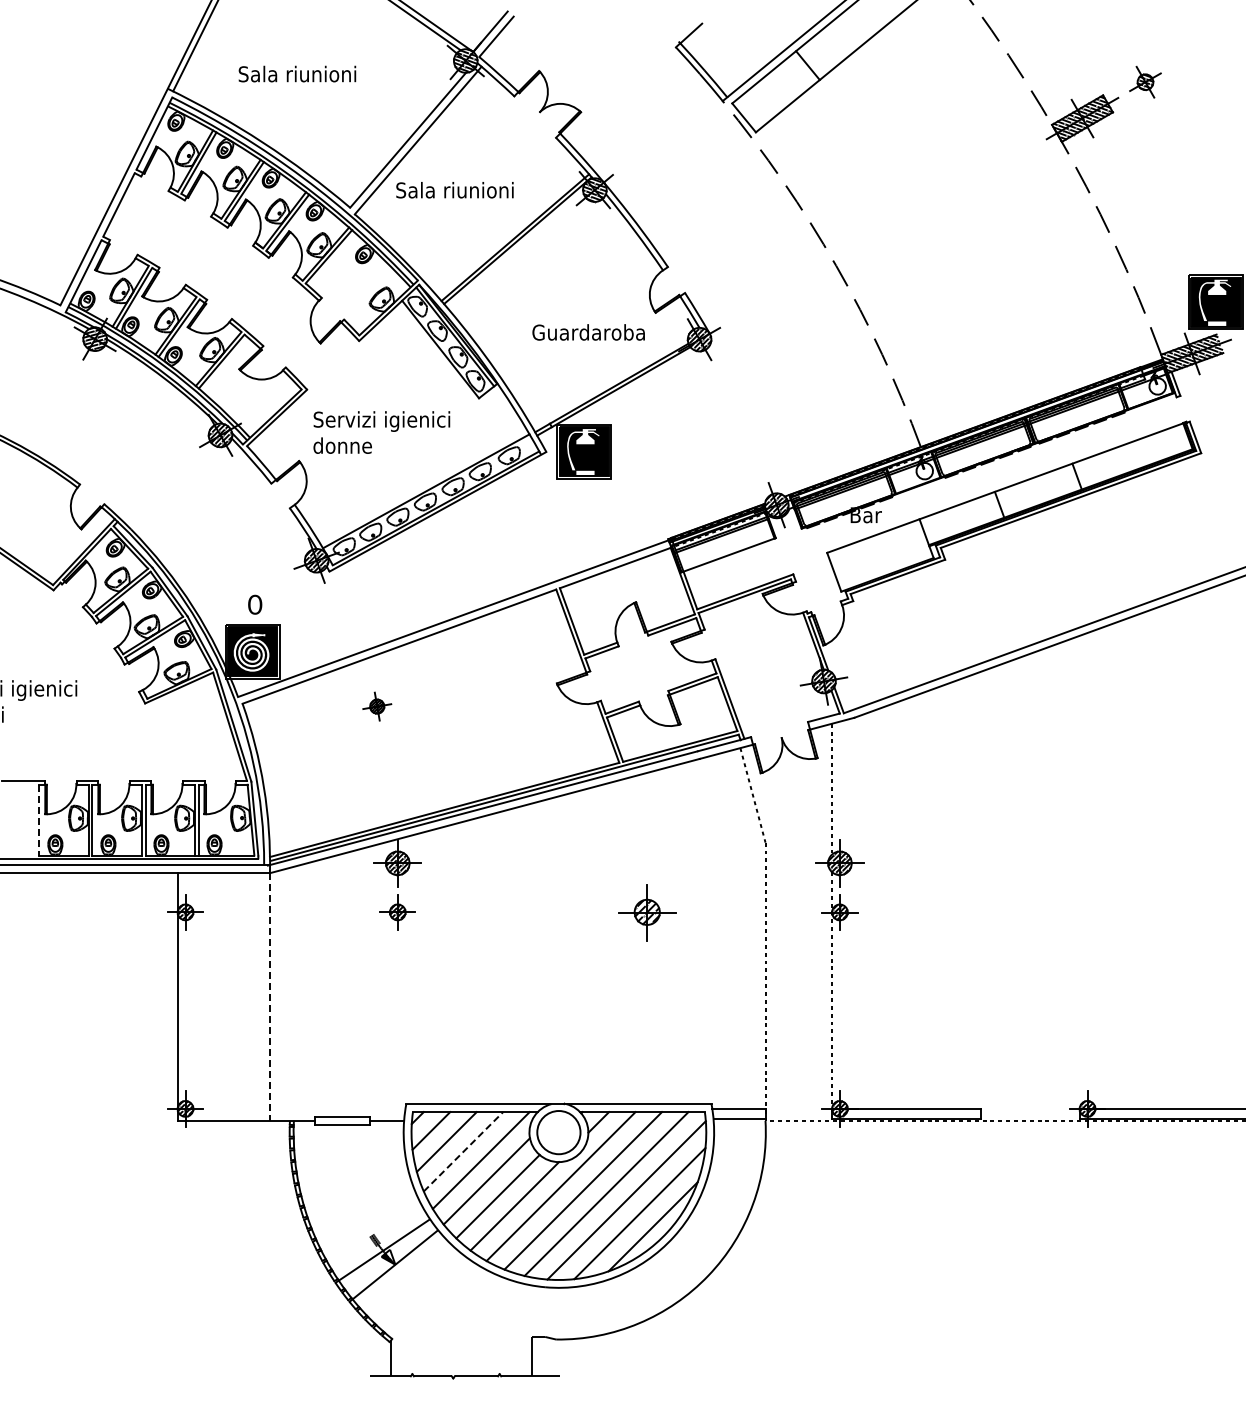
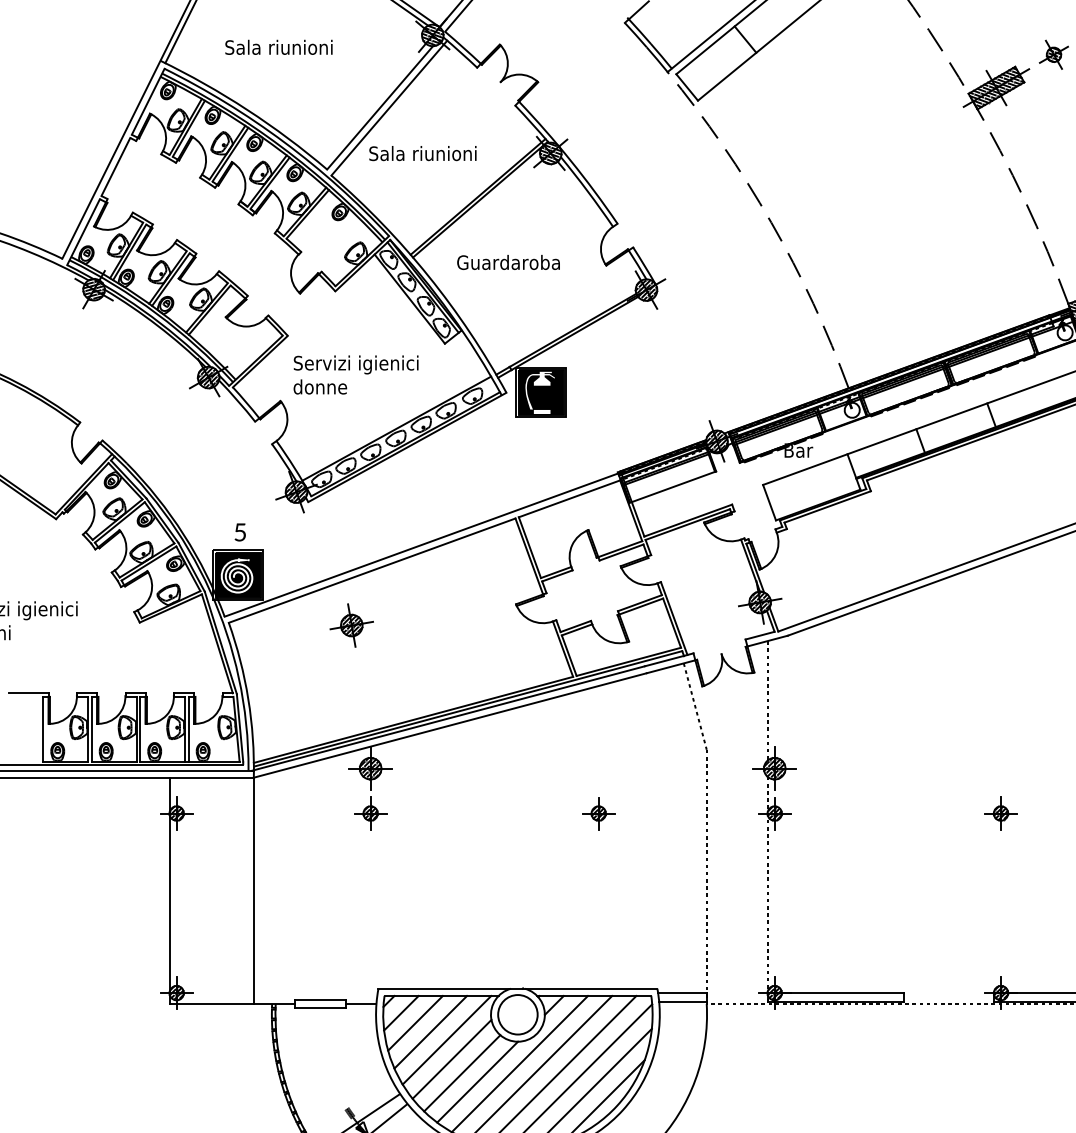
text: (588, 332) -> (508, 262), moved
text: (255, 604) -> (240, 532), 0 -> 5
part: (377, 706) -> (352, 625), size x1.67
line: (39, 820) -> (43, 729), dashed -> solid
part: (647, 912) -> (598, 813), size x0.62
part: (1087, 912) -> (1001, 813), added
line: (269, 996) -> (253, 890), dashed -> solid
line: (463, 1151) -> (430, 1032), dashed -> solid

